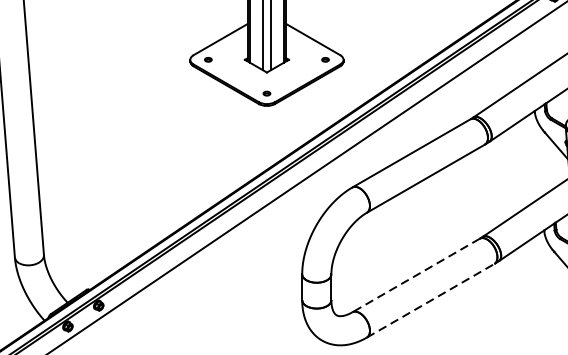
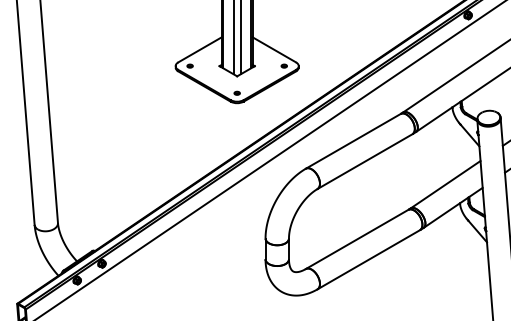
line: (415, 275) -> (356, 239), dashed -> solid
line: (431, 300) -> (369, 259), dashed -> solid

